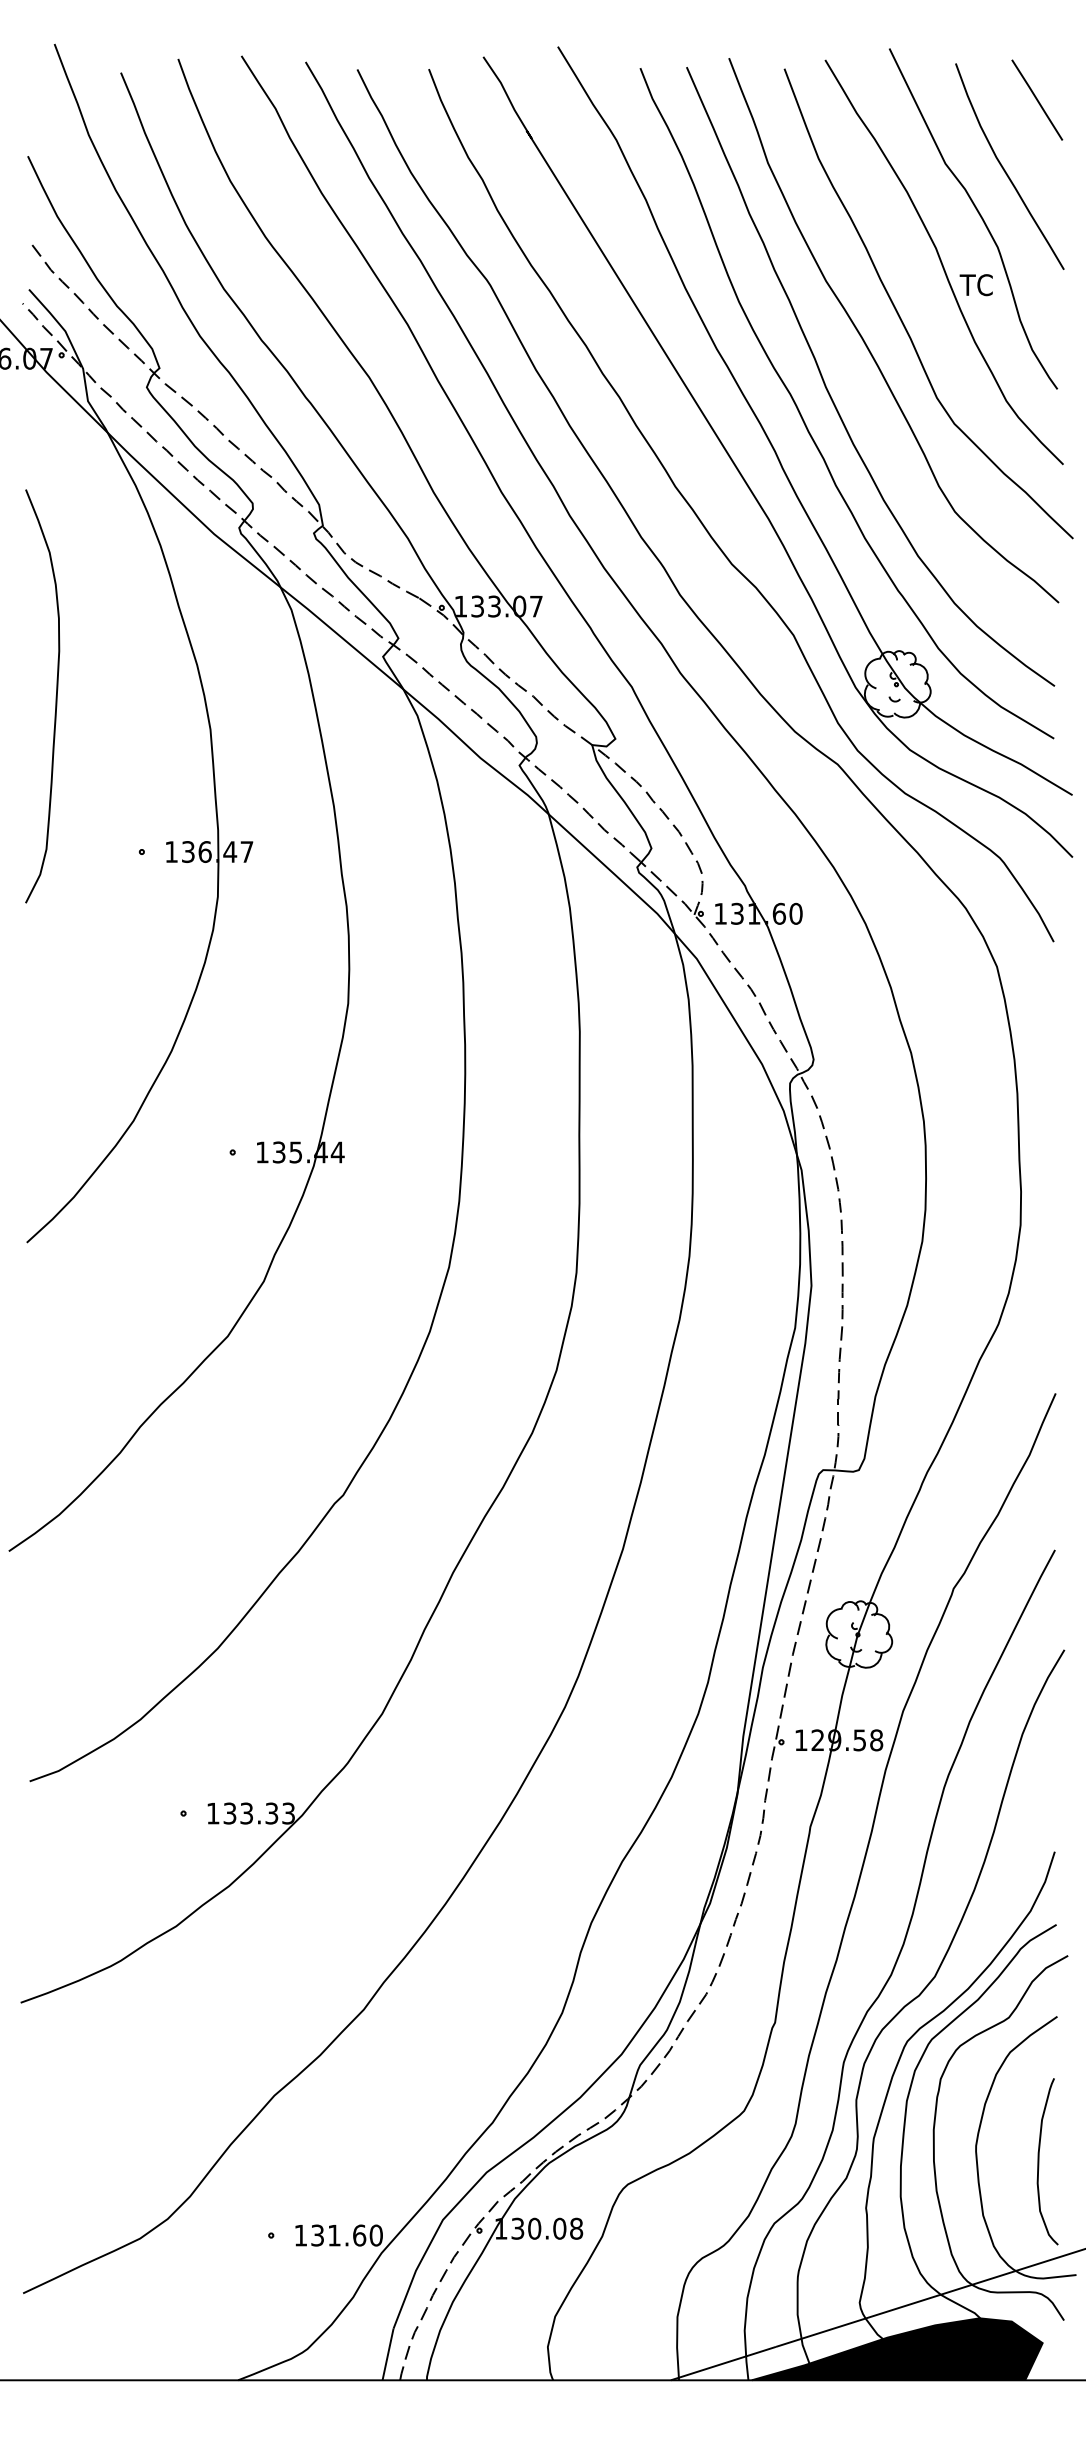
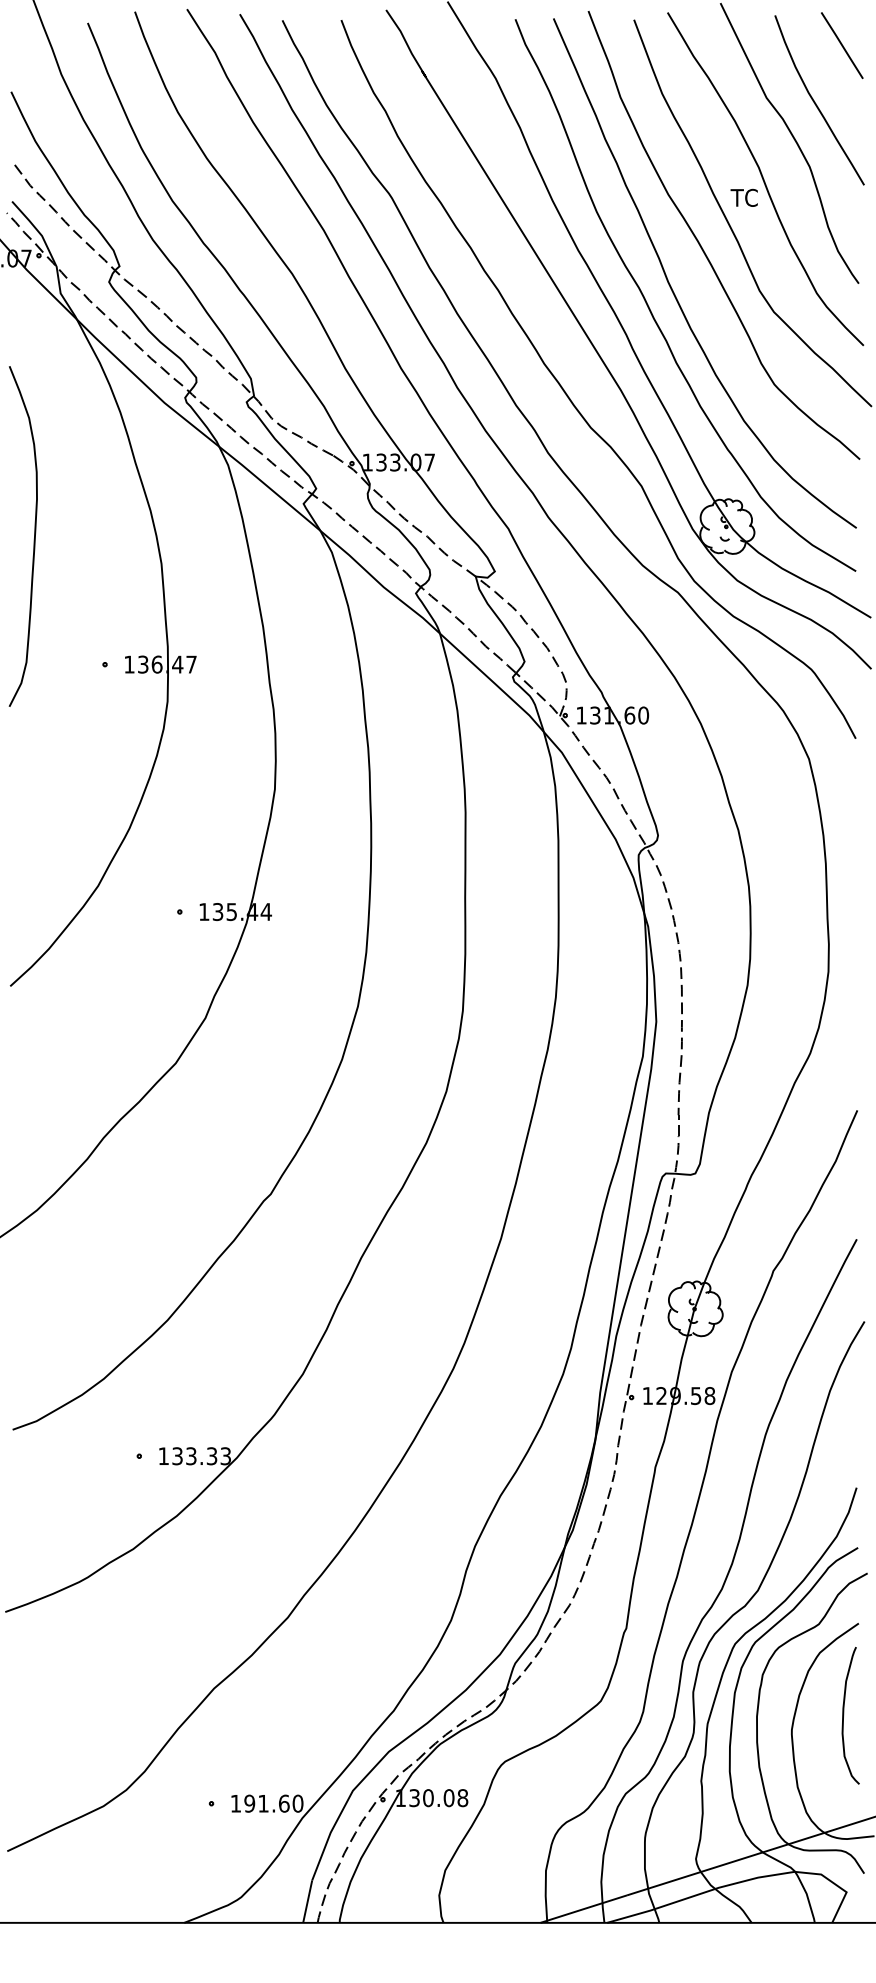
text: (975, 285) -> (743, 198), moved
curve: (1039, 2161) -> (844, 1715), moved
text: (317, 2235) -> (249, 1803), 131.60 -> 191.60
fill: (896, 2349) -> (726, 1897), removed

